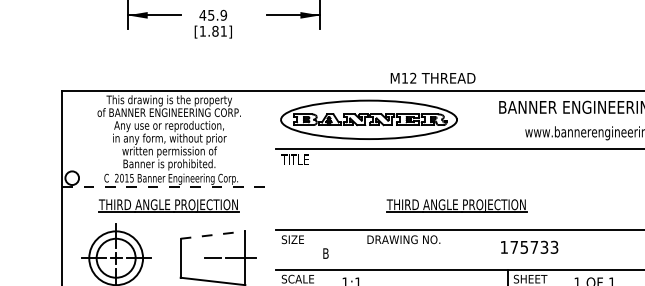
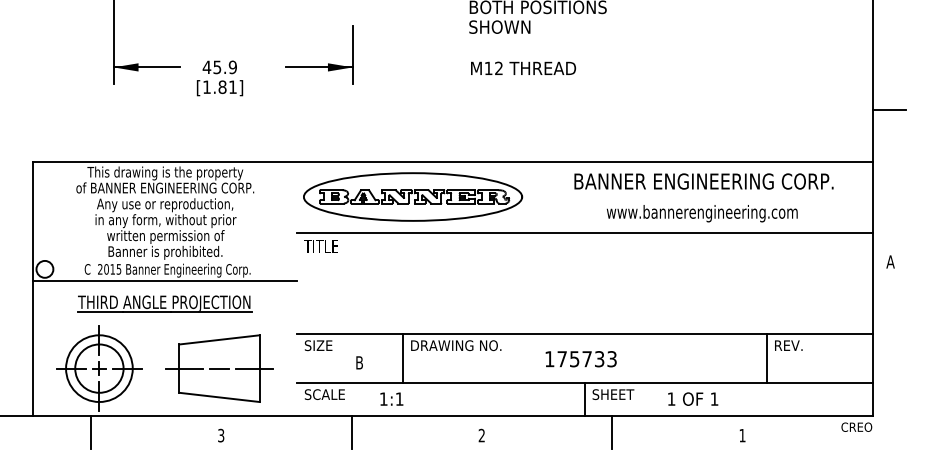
text: (433, 77) -> (523, 67), moved
line: (169, 187) -> (165, 280), dashed -> solid
part: (456, 205) -> (521, 303), removed
line: (213, 234) -> (220, 339), dashed -> solid
text: (529, 247) -> (580, 359), moved
line: (361, 249) -> (403, 357), added
line: (184, 258) -> (184, 368), added

